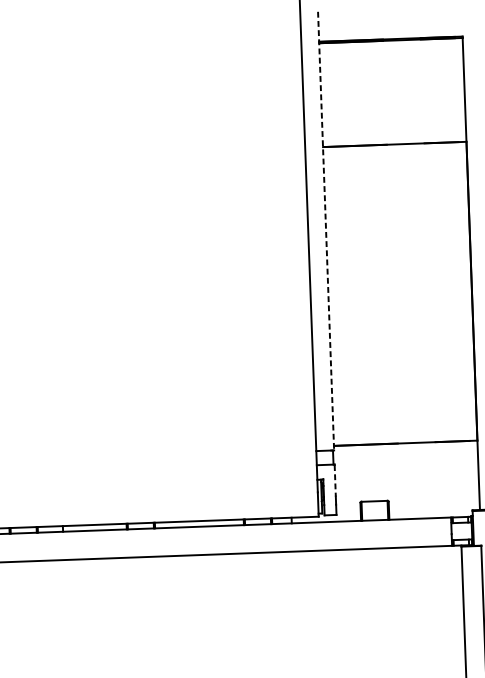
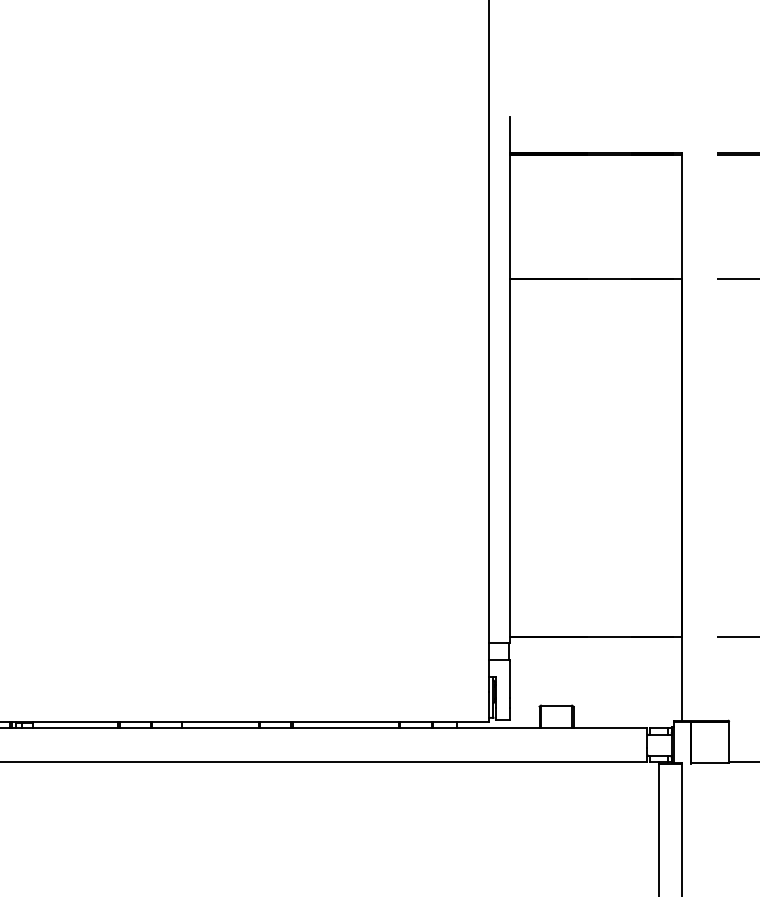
line: (326, 230) -> (510, 379), dashed -> solid
line: (335, 480) -> (510, 679), dashed -> solid

